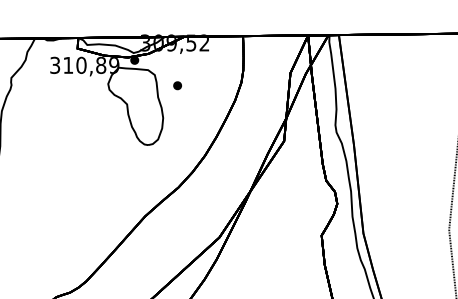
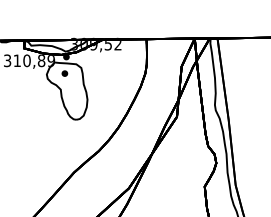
part: (177, 85) -> (64, 73), moved

